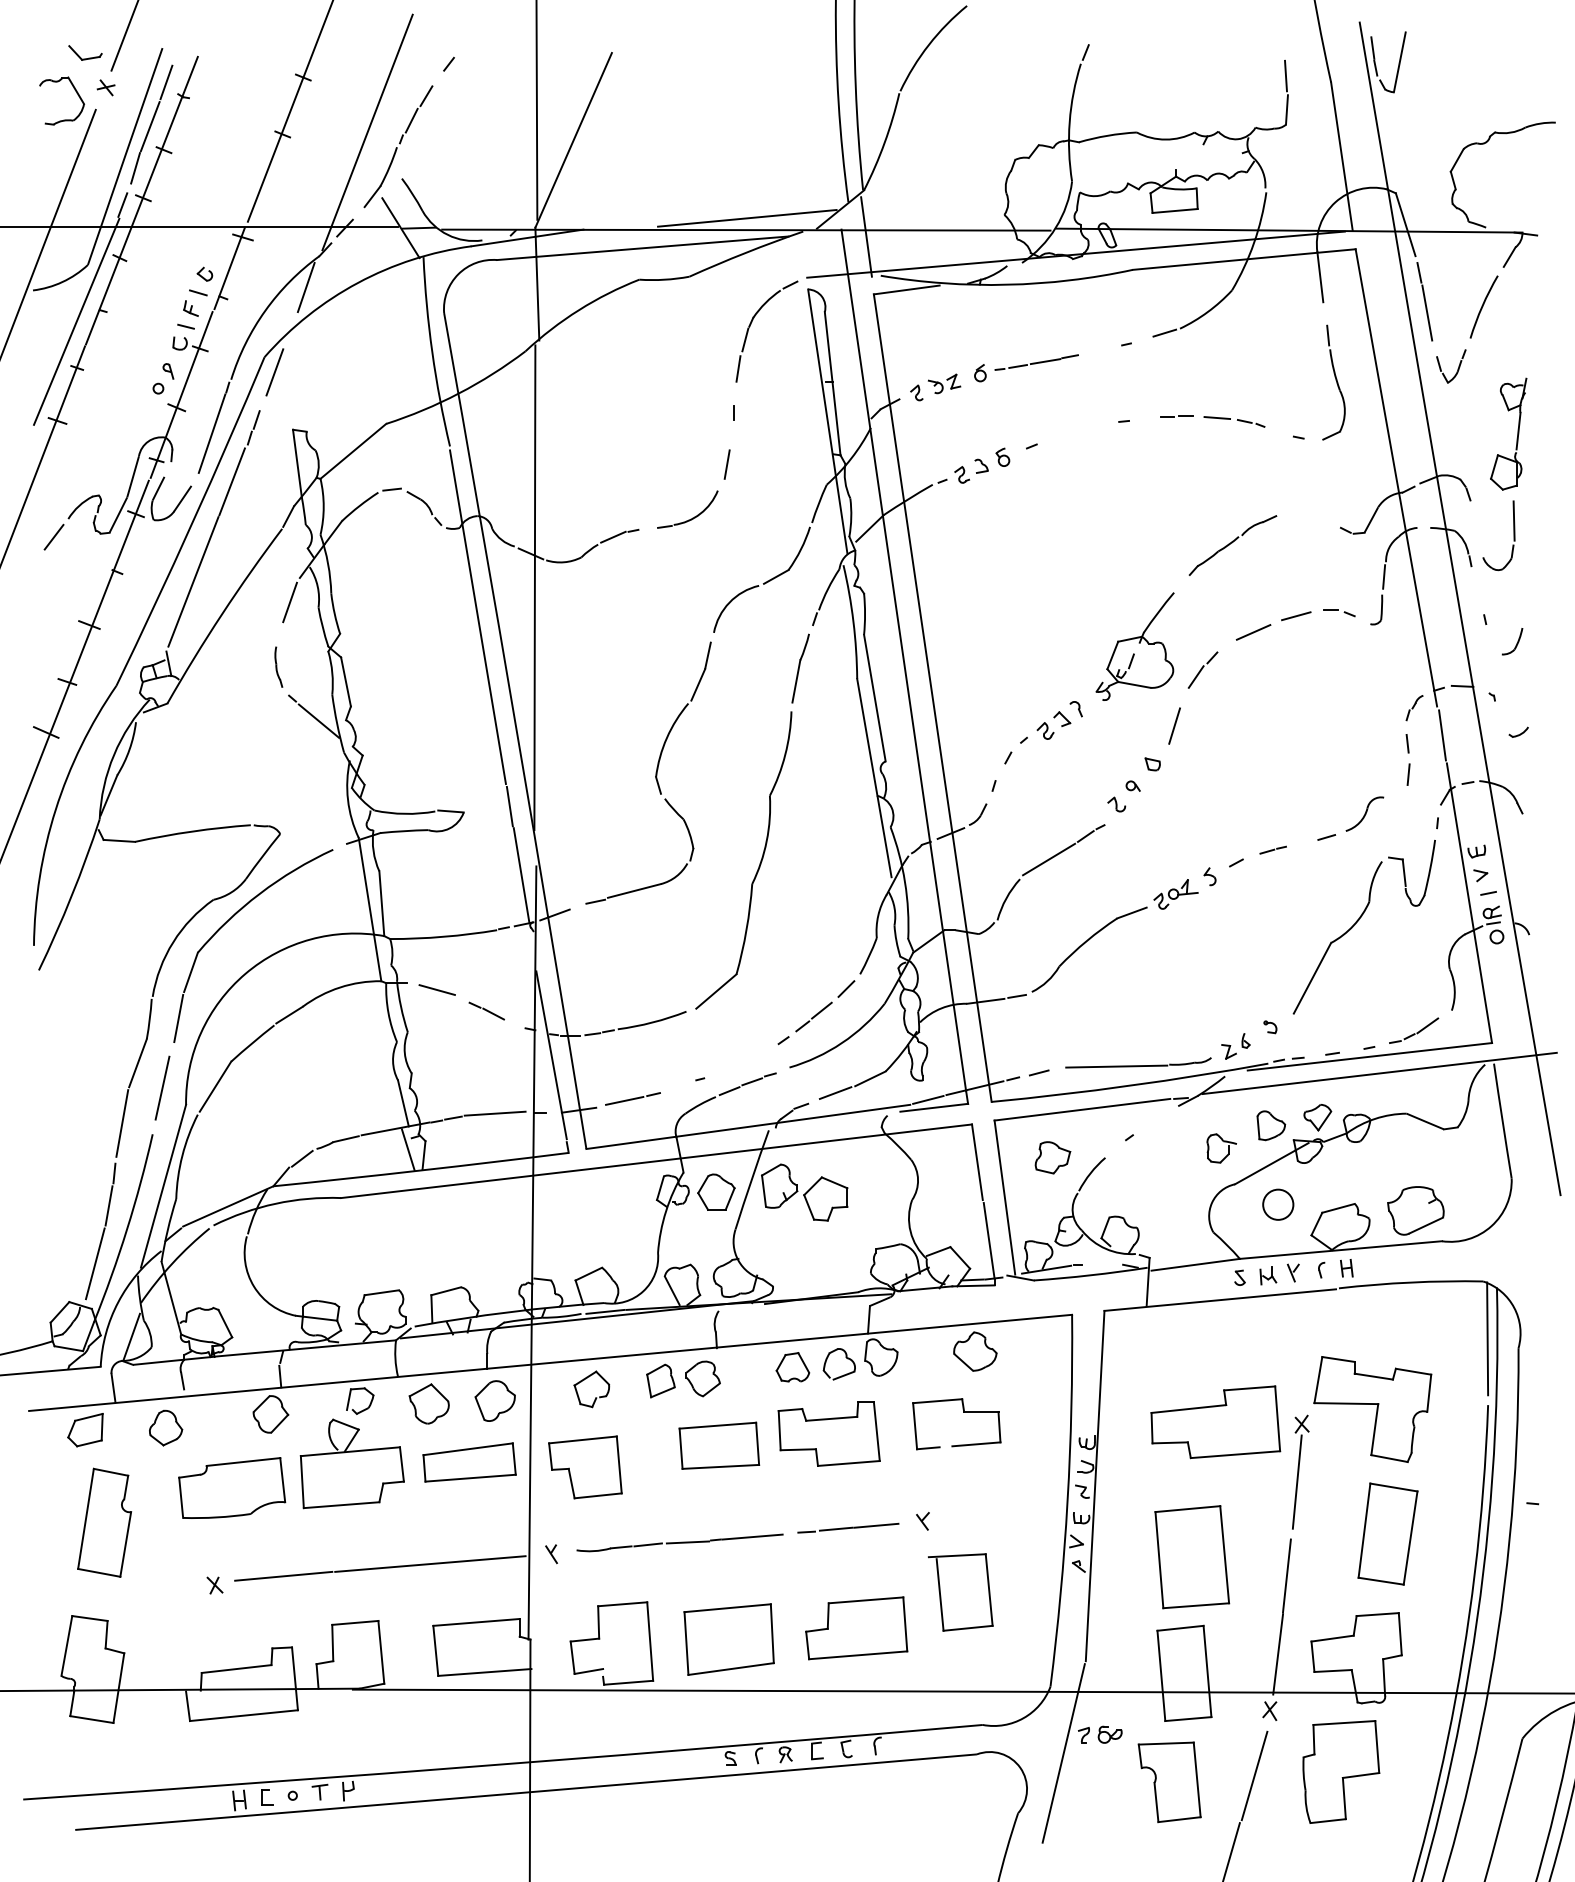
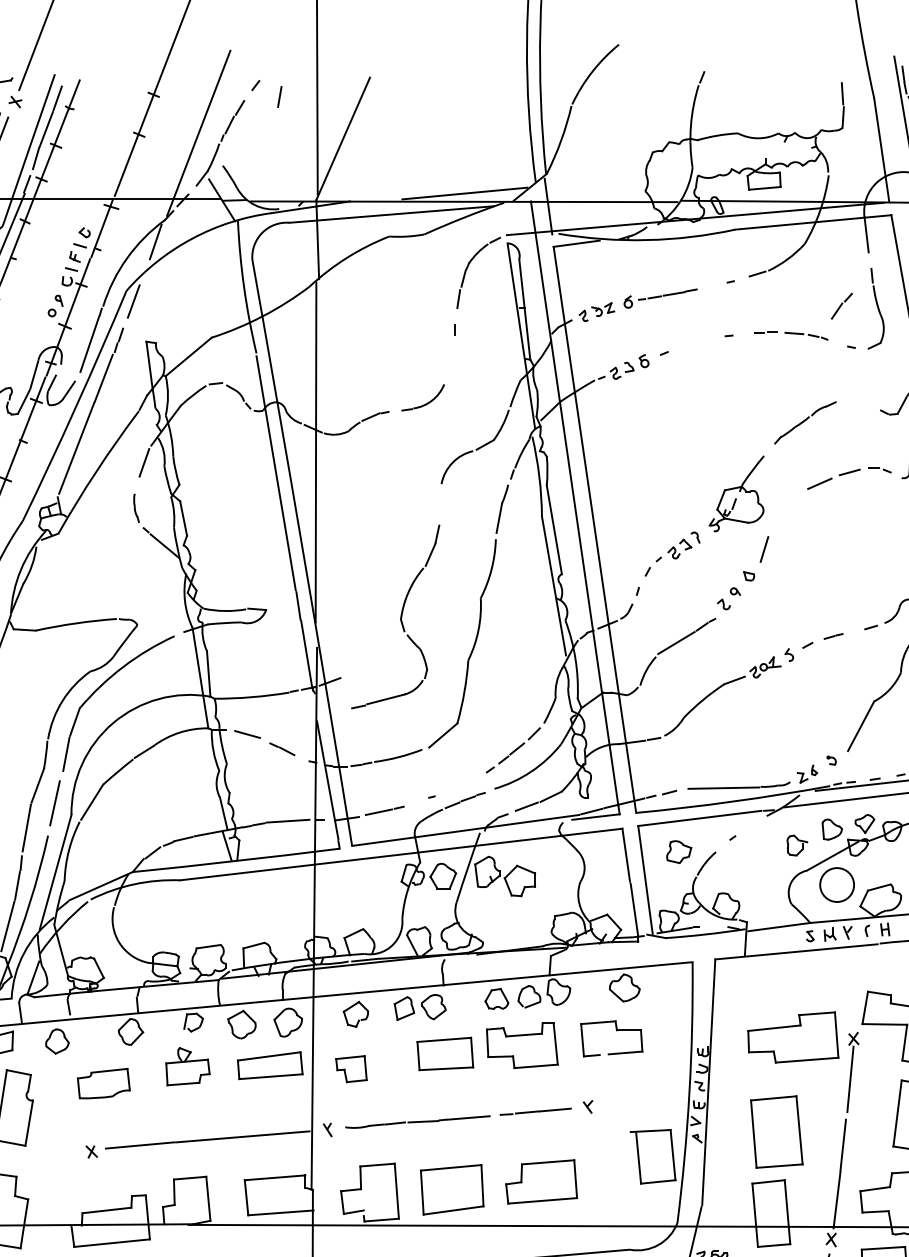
line: (726, 464) -> (279, 96), moved
part: (1203, 669) -> (842, 305), moved
part: (655, 772) -> (400, 616), moved
circle: (1278, 1204) -> (837, 884), size x1.6
part: (351, 1463) -> (187, 1066), size x0.6
part: (585, 1467) -> (351, 1069), size x0.6
part: (232, 1487) -> (104, 1083), size x0.7
part: (960, 1592) -> (652, 1156), moved

